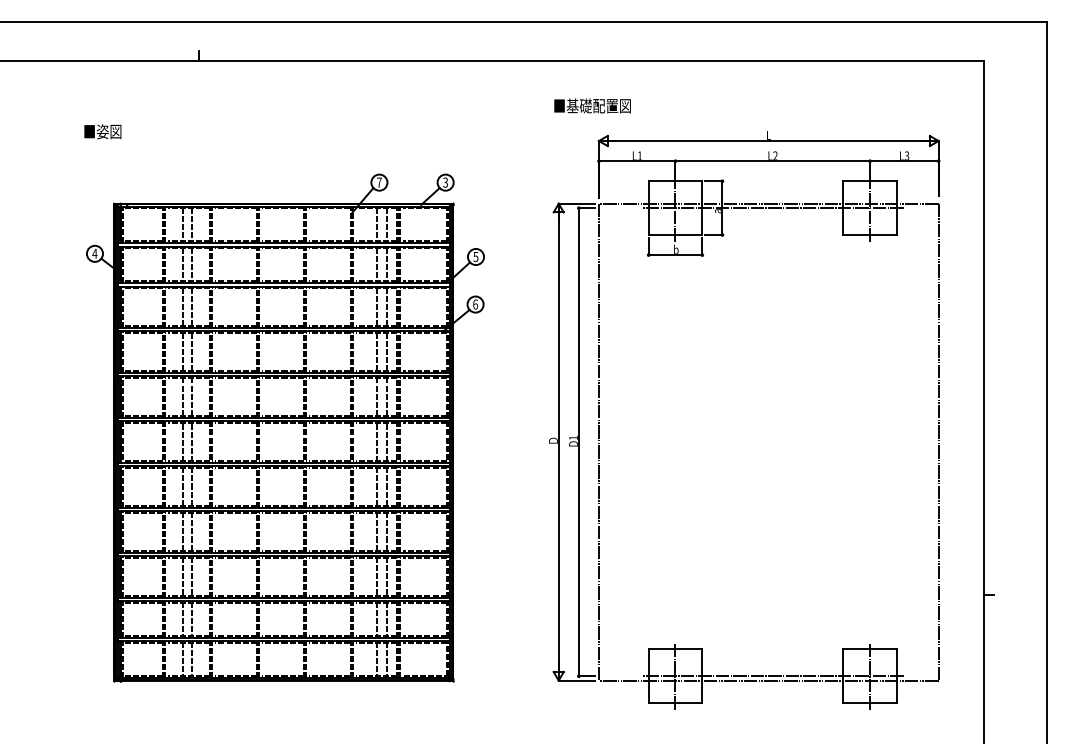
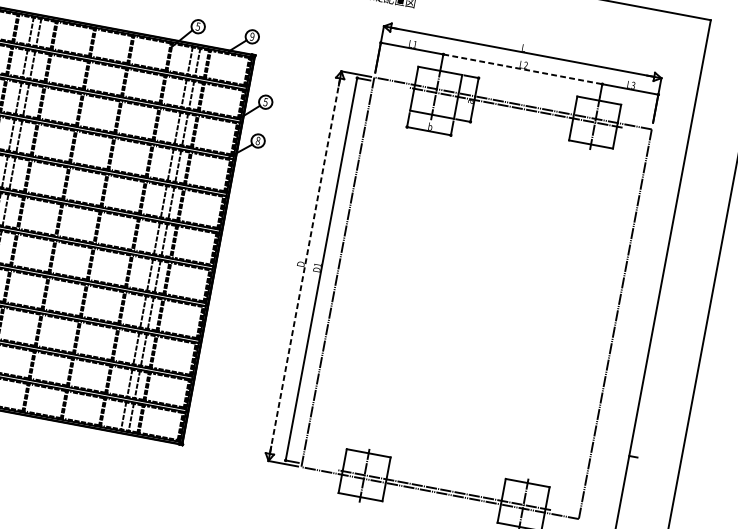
line: (773, 161) -> (523, 69), solid -> dashed
text: (378, 182) -> (197, 26), 7 -> 5
text: (445, 182) -> (252, 36), 3 -> 9
text: (475, 304) -> (258, 140), 6 -> 8
line: (558, 441) -> (304, 265), solid -> dashed

